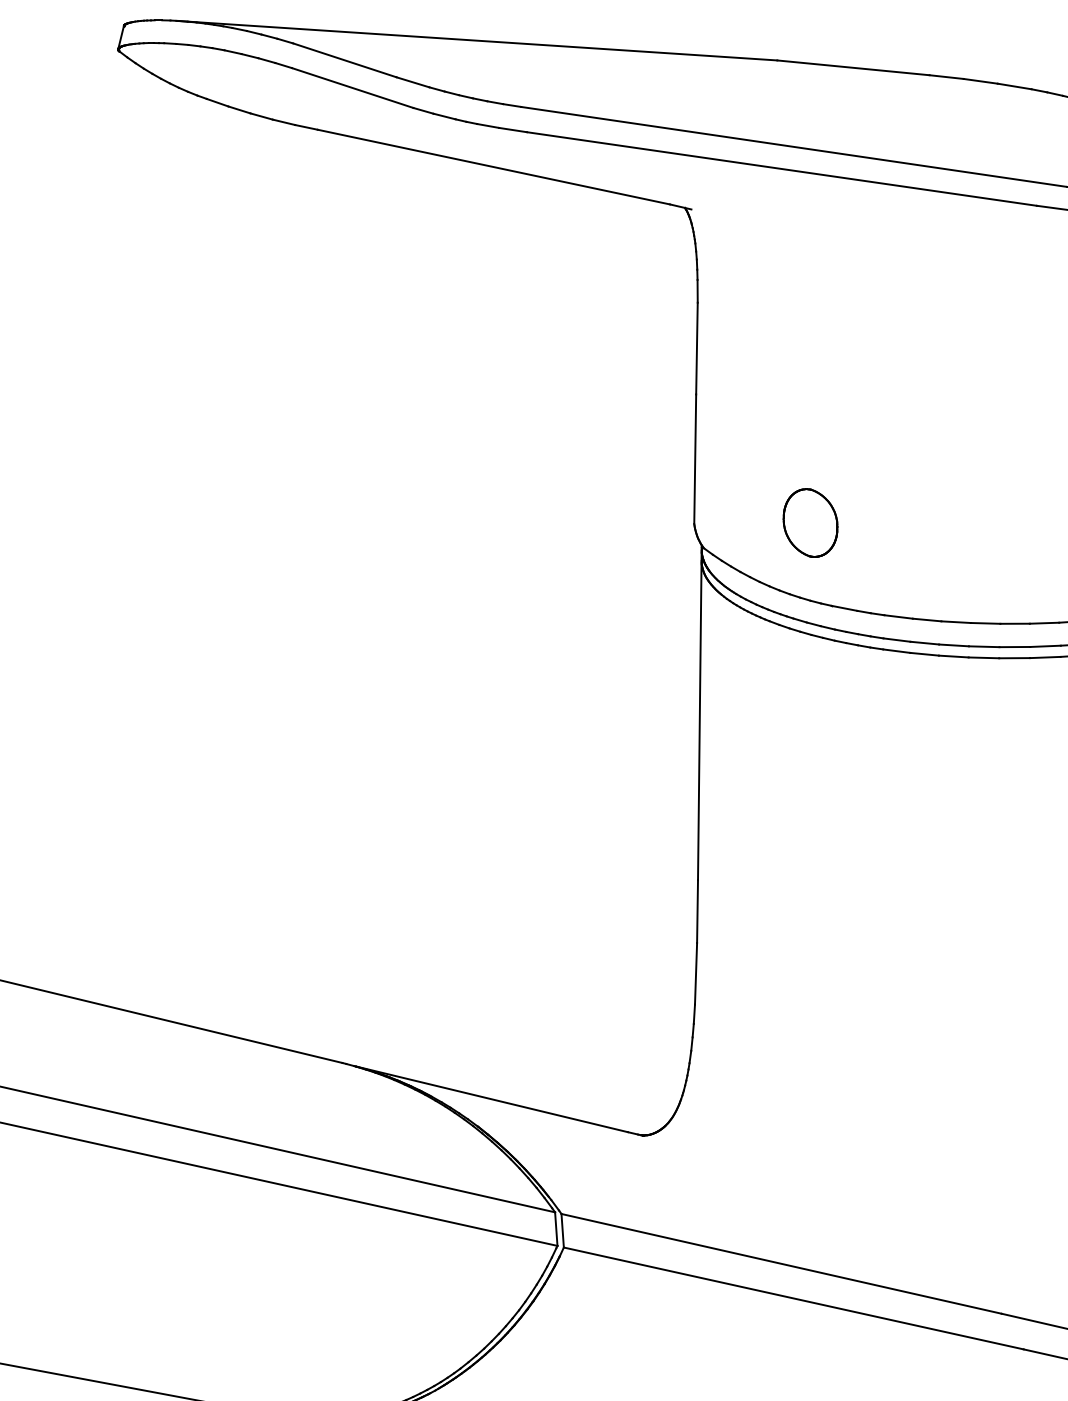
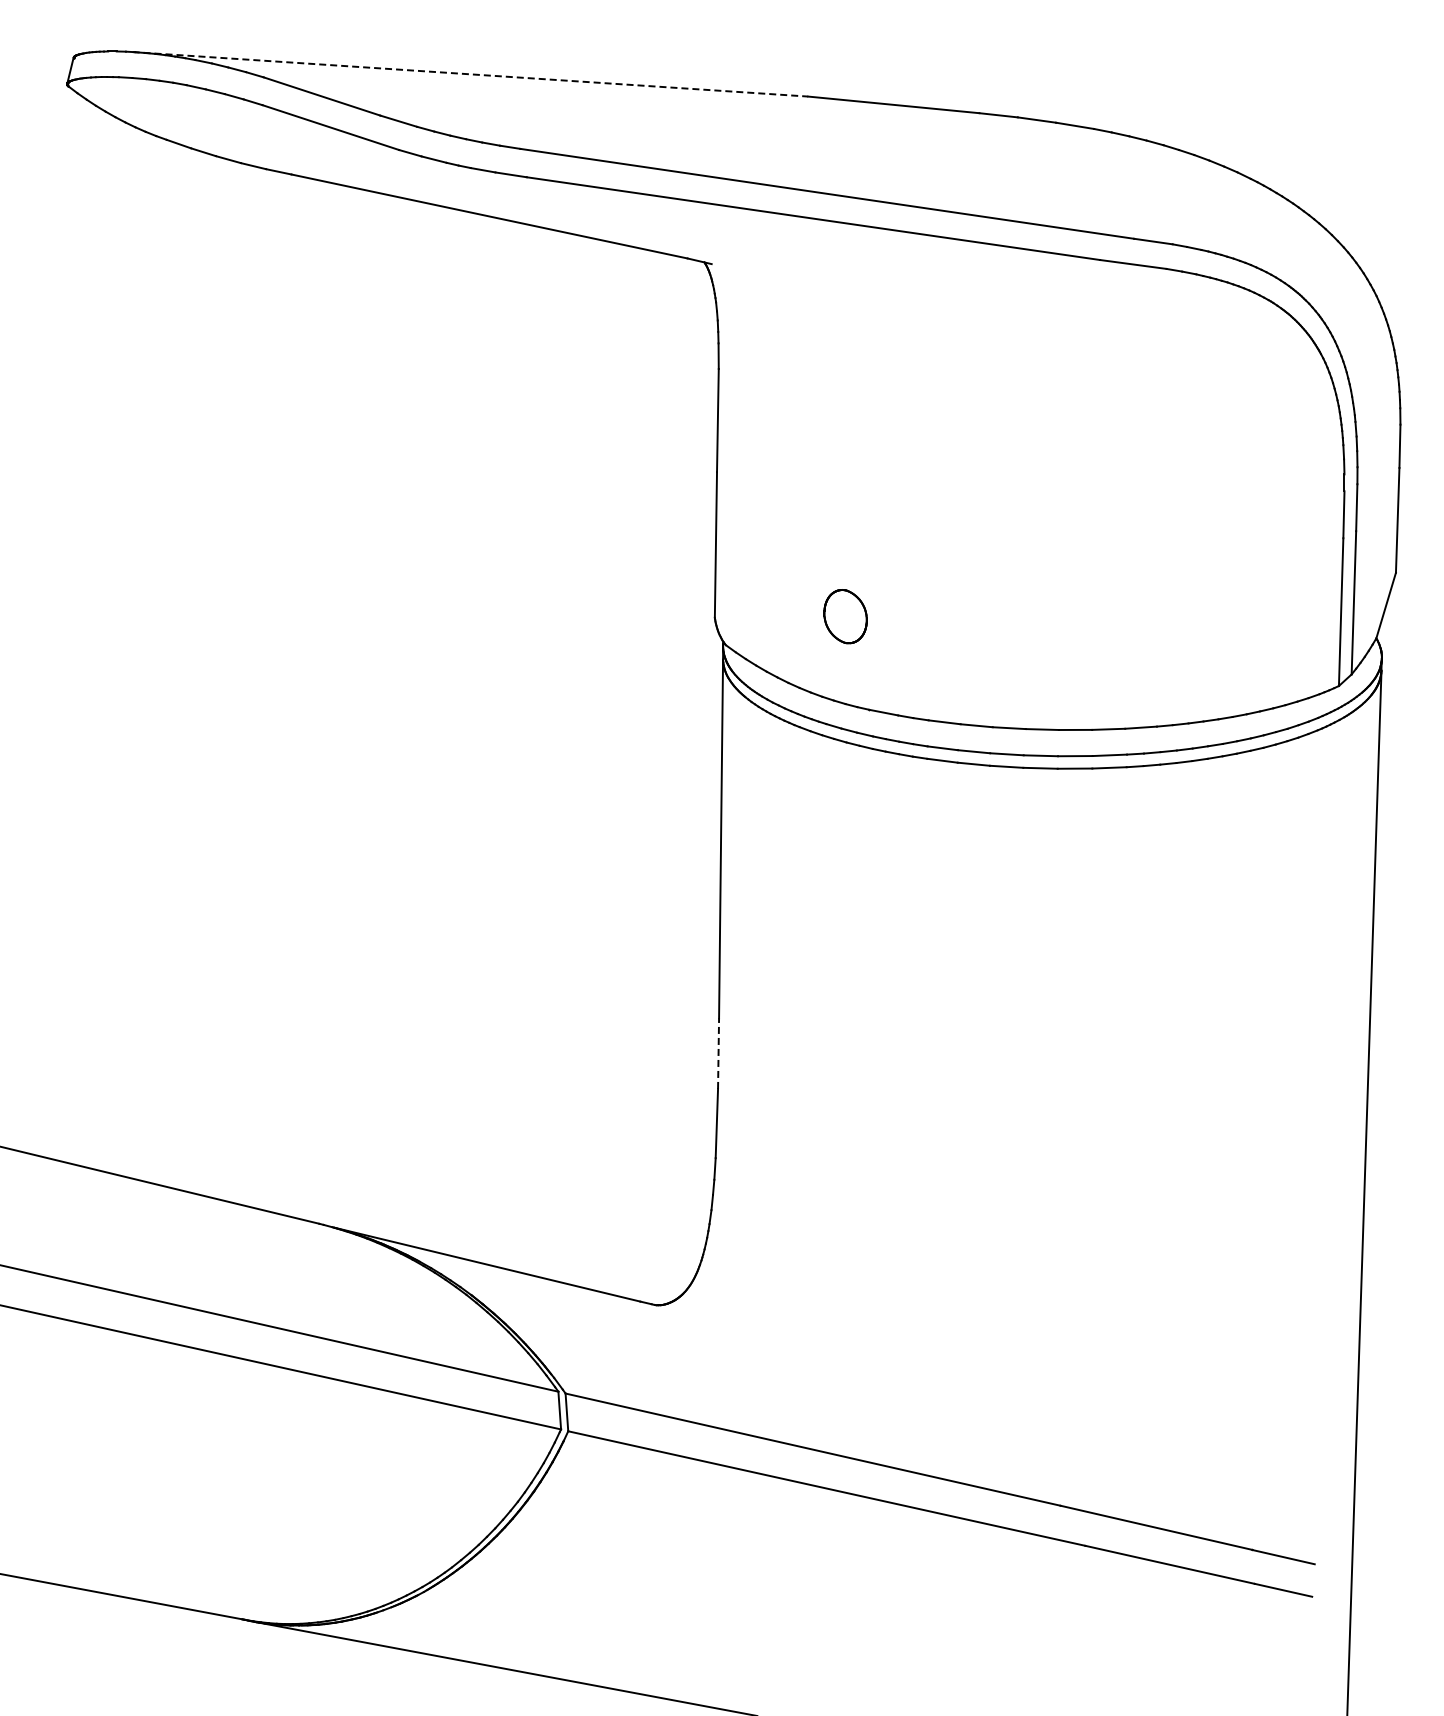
line: (476, 40) -> (470, 74), solid -> dashed
part: (810, 522) -> (845, 616), size x0.7
line: (697, 911) -> (718, 1053), solid -> dashed

